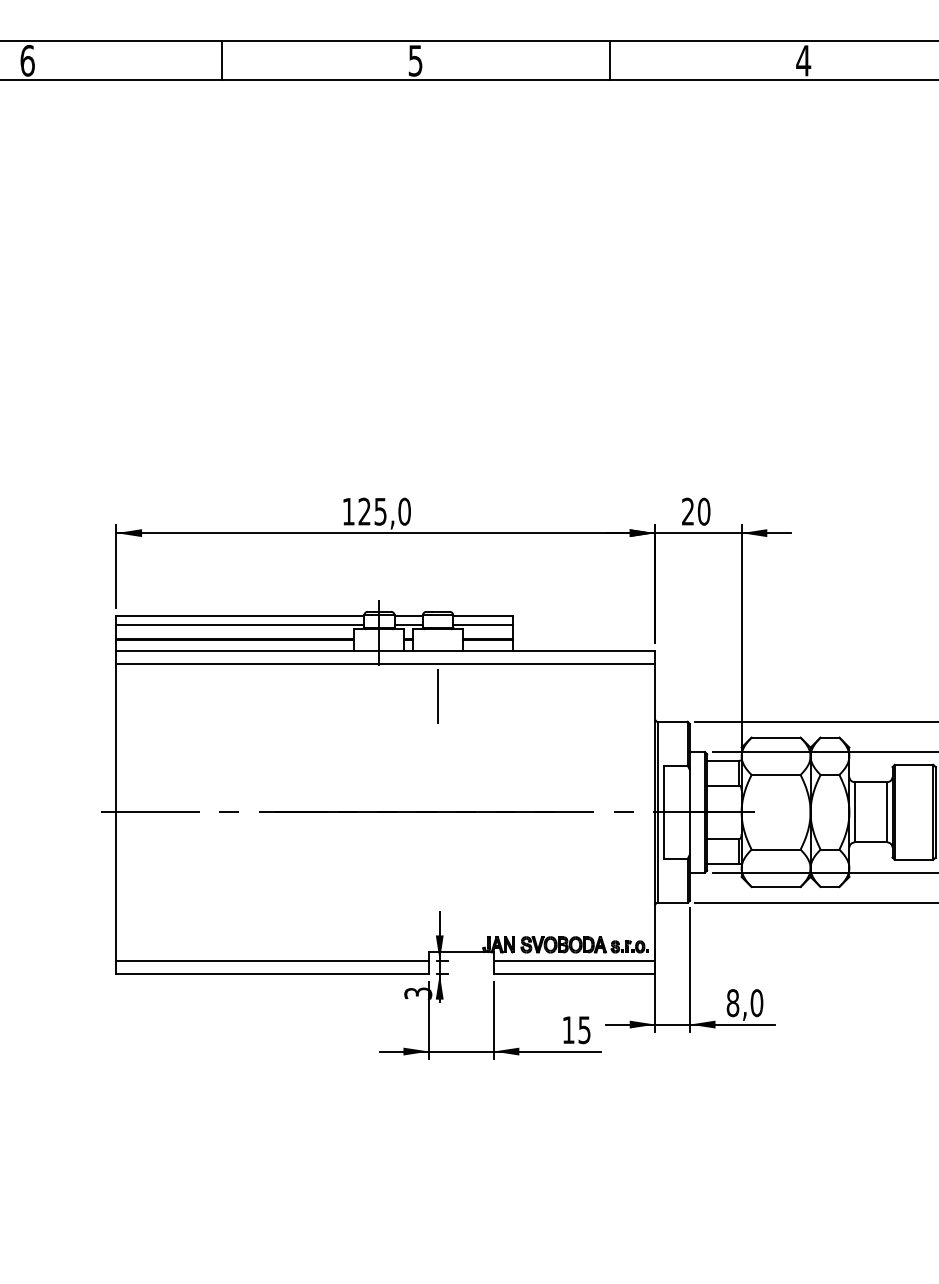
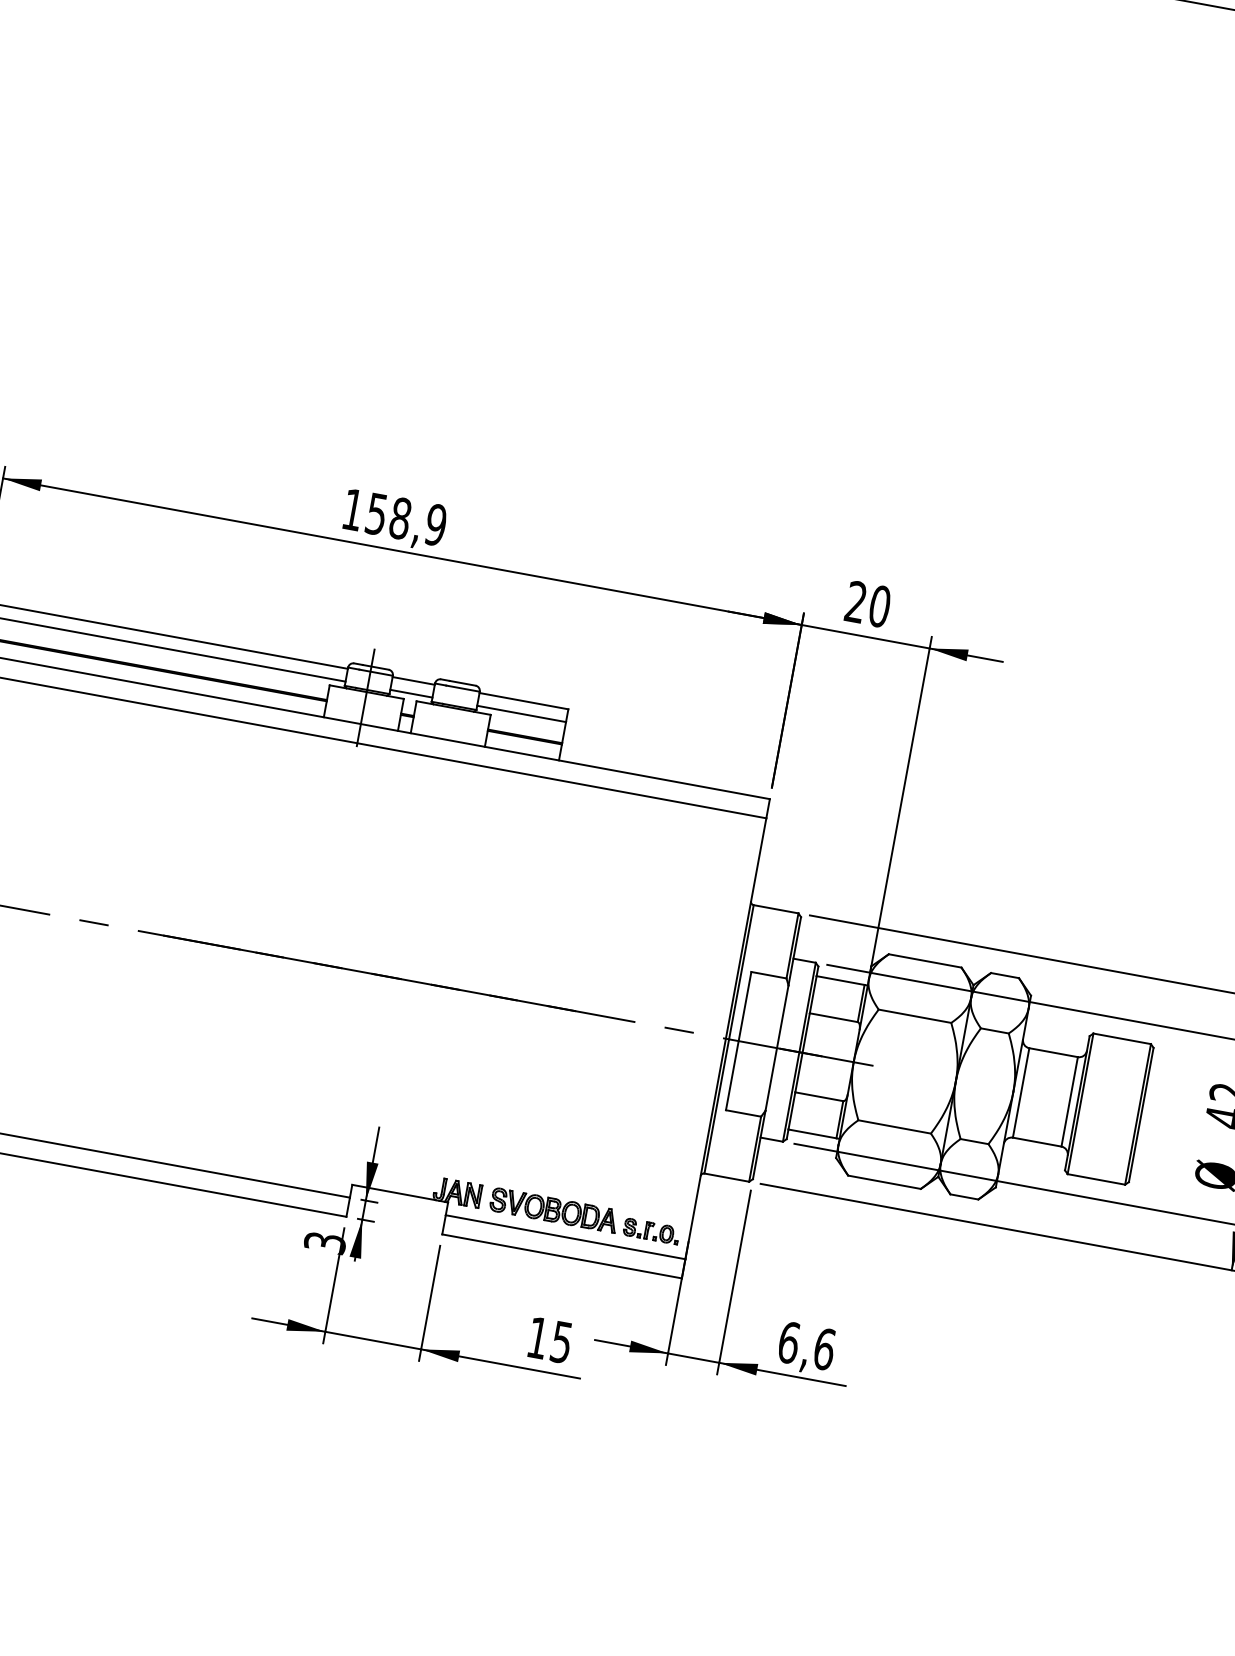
text: (384, 511) -> (406, 519), 125,0 -> 158,9
line: (438, 696) -> (435, 808), removed
text: (744, 1002) -> (806, 1344), 8,0 -> 6,6

